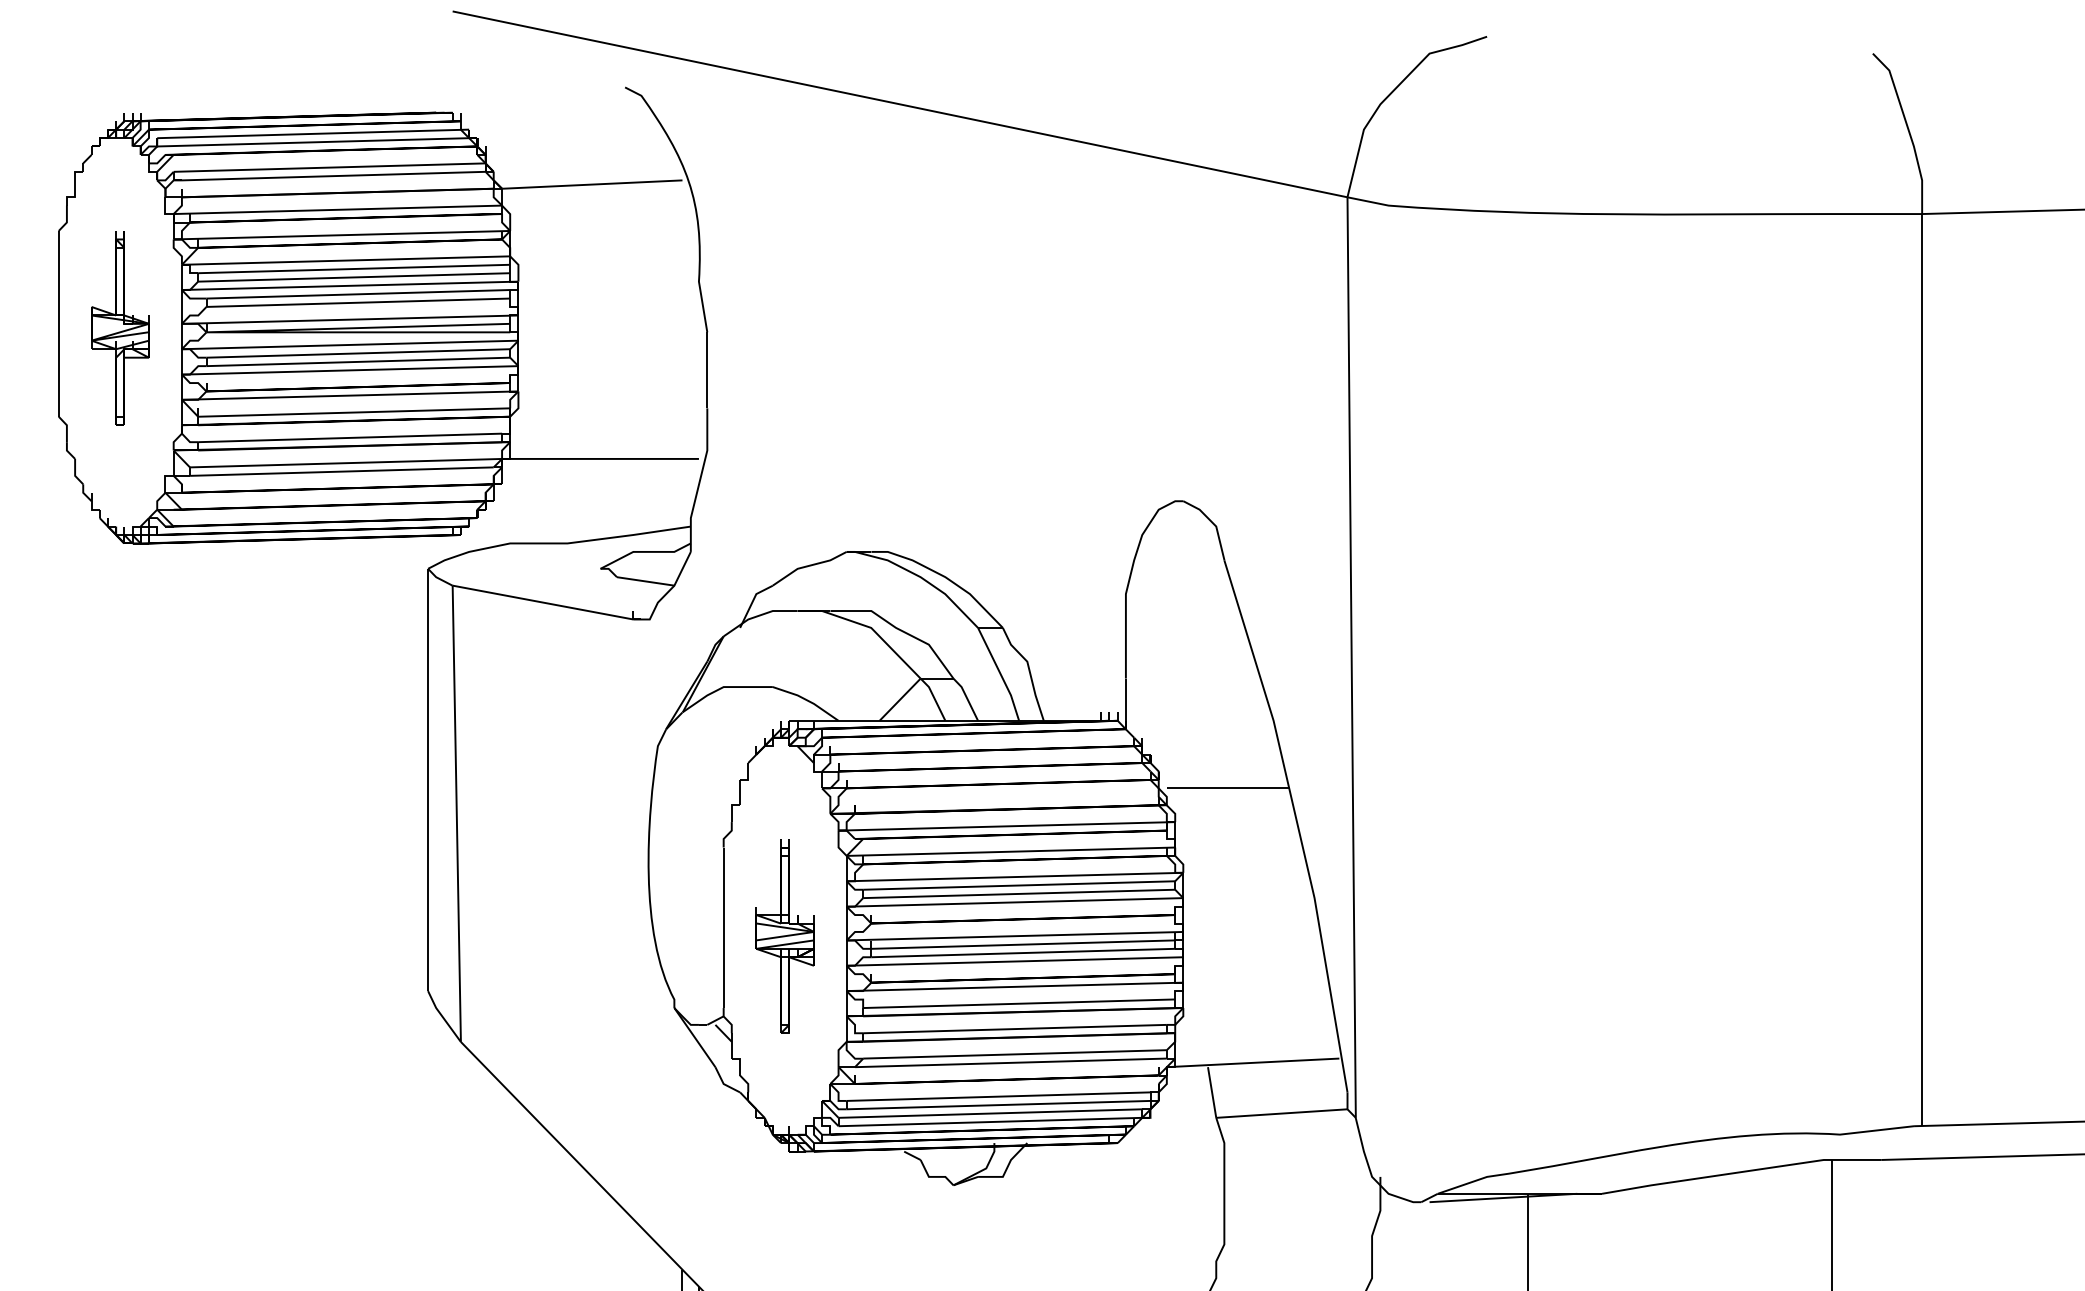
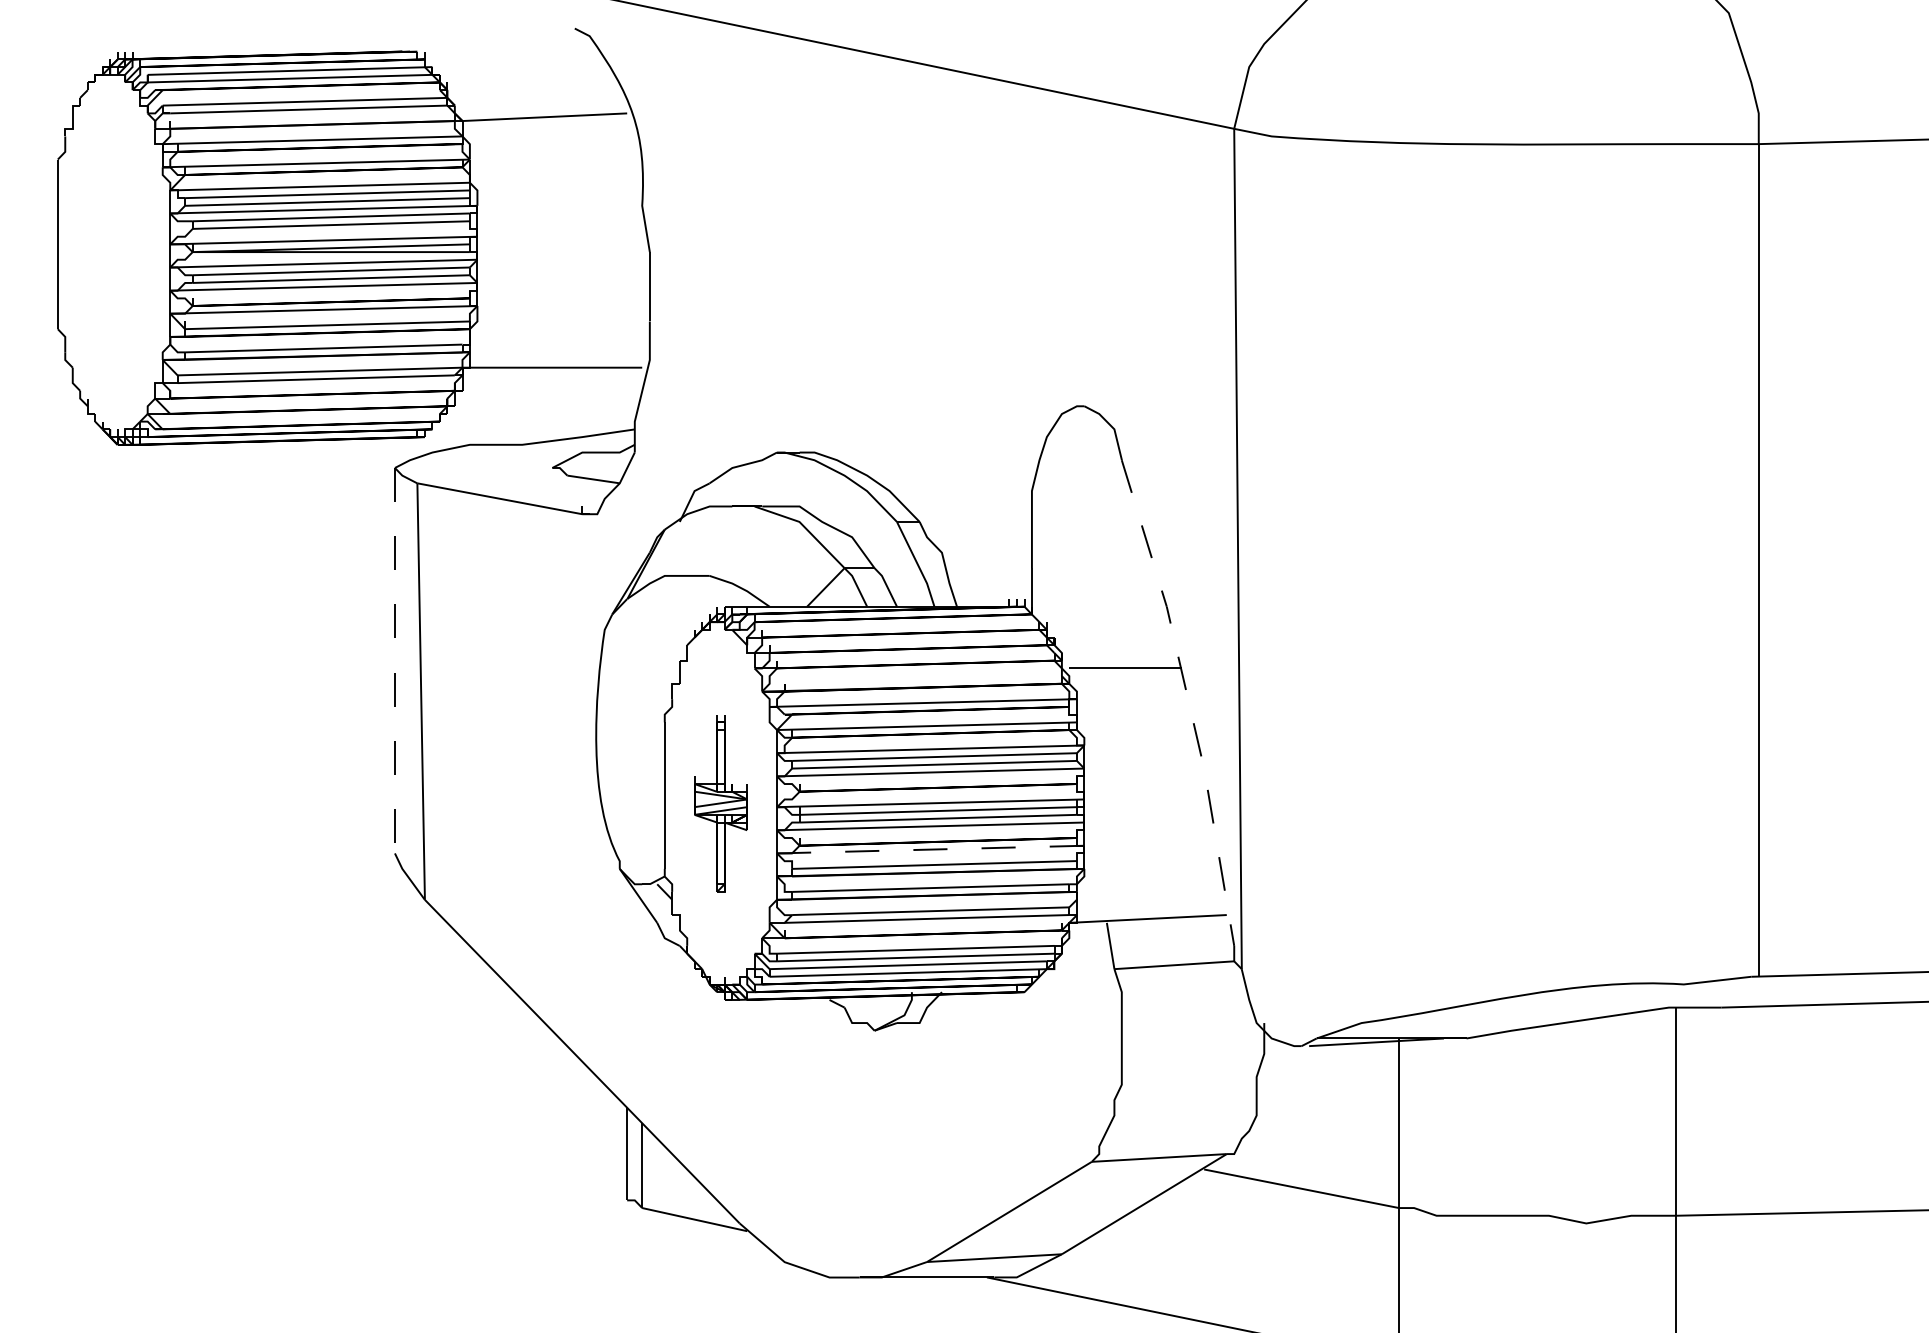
part: (119, 328) -> (113, 248), removed
line: (427, 779) -> (394, 660), solid -> dashed
line: (1297, 823) -> (1188, 700), solid -> dashed
line: (1014, 986) -> (930, 849), solid -> dashed

